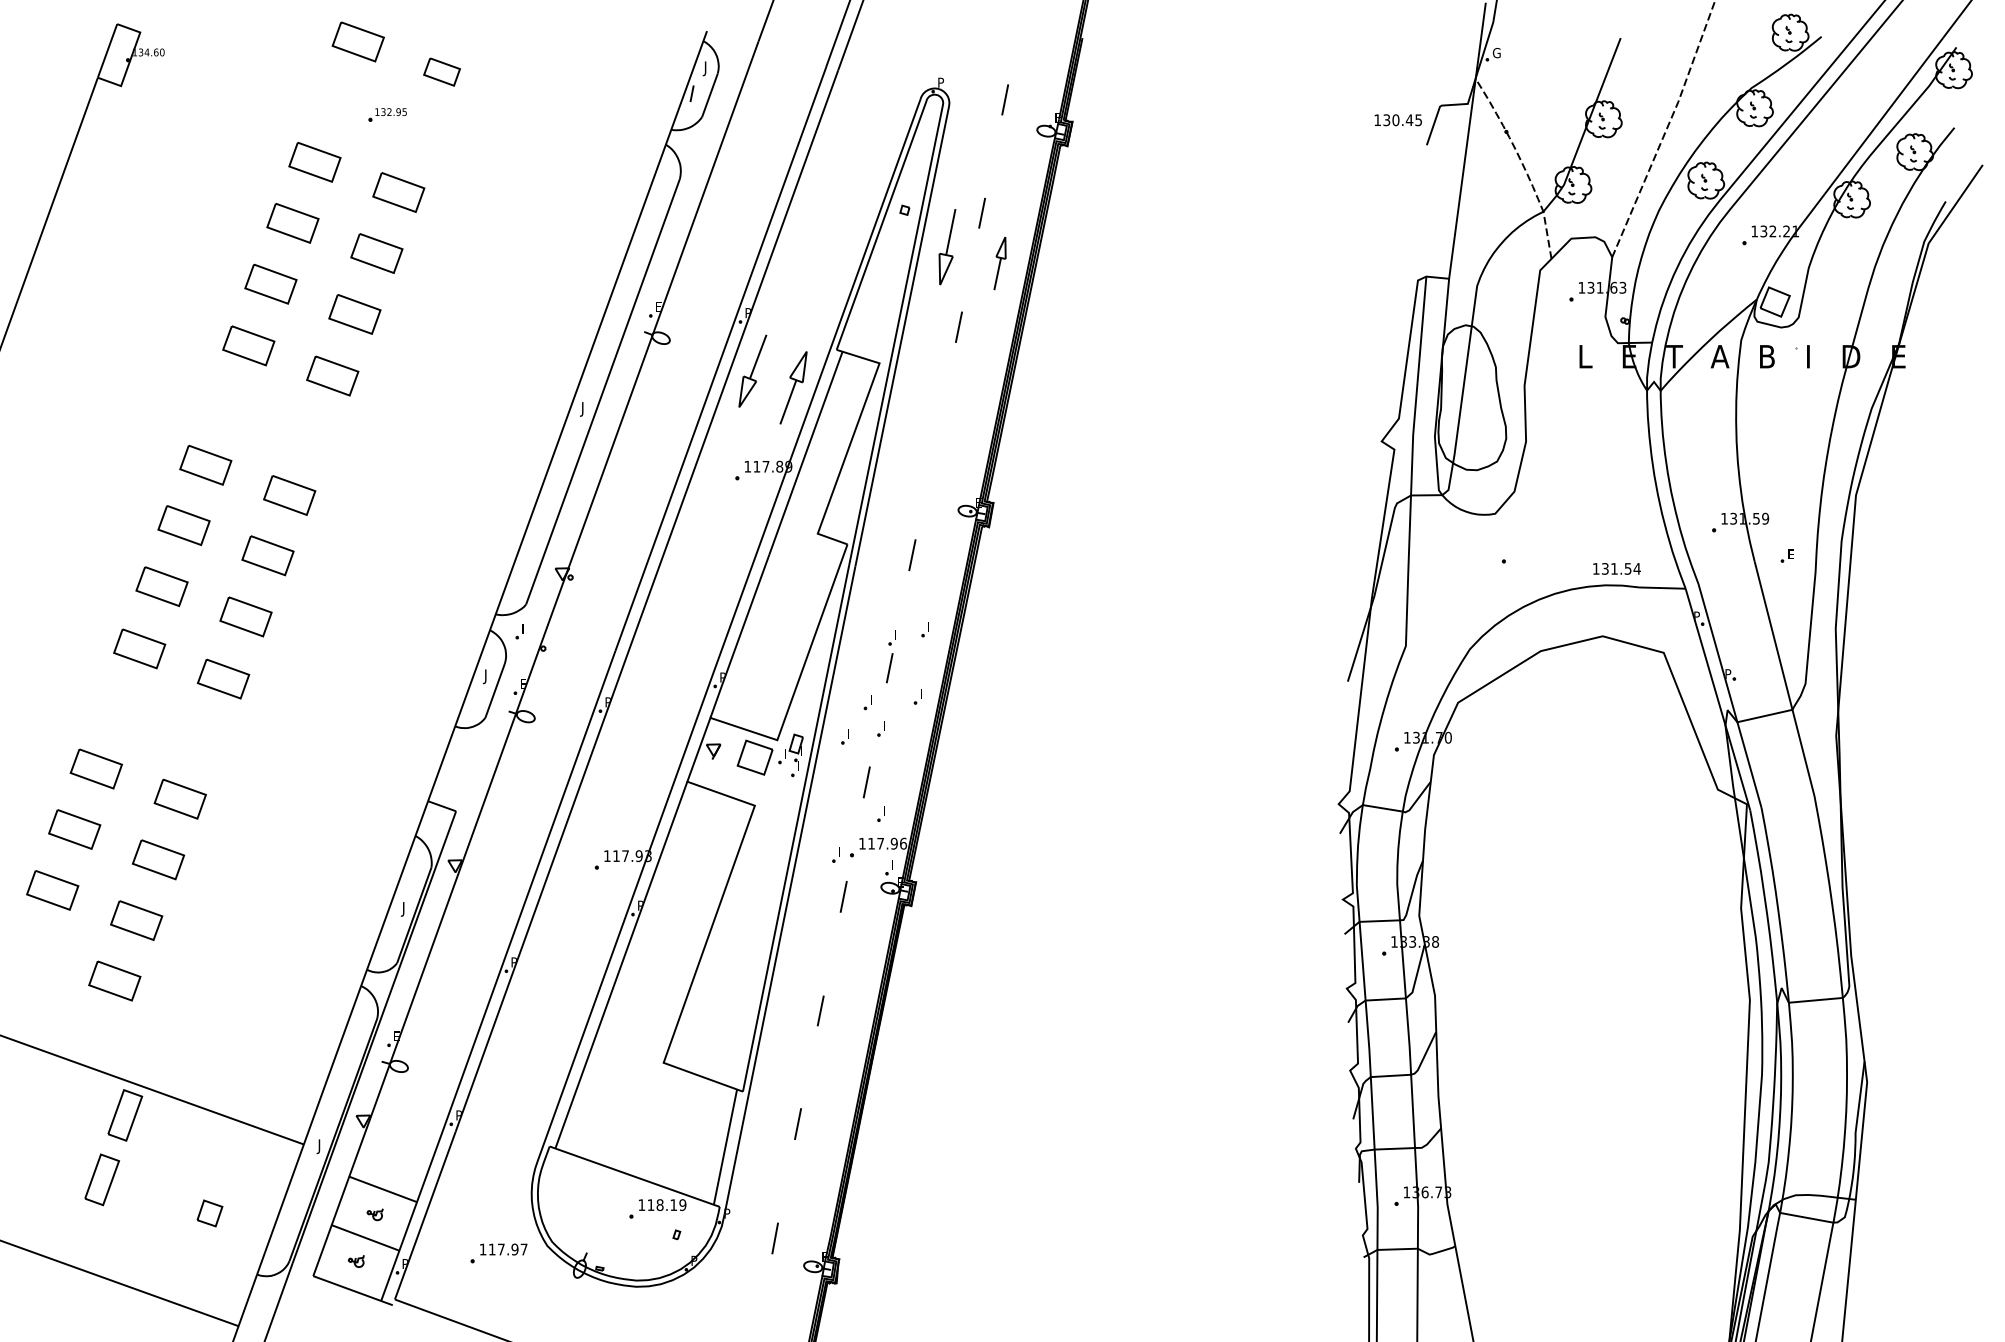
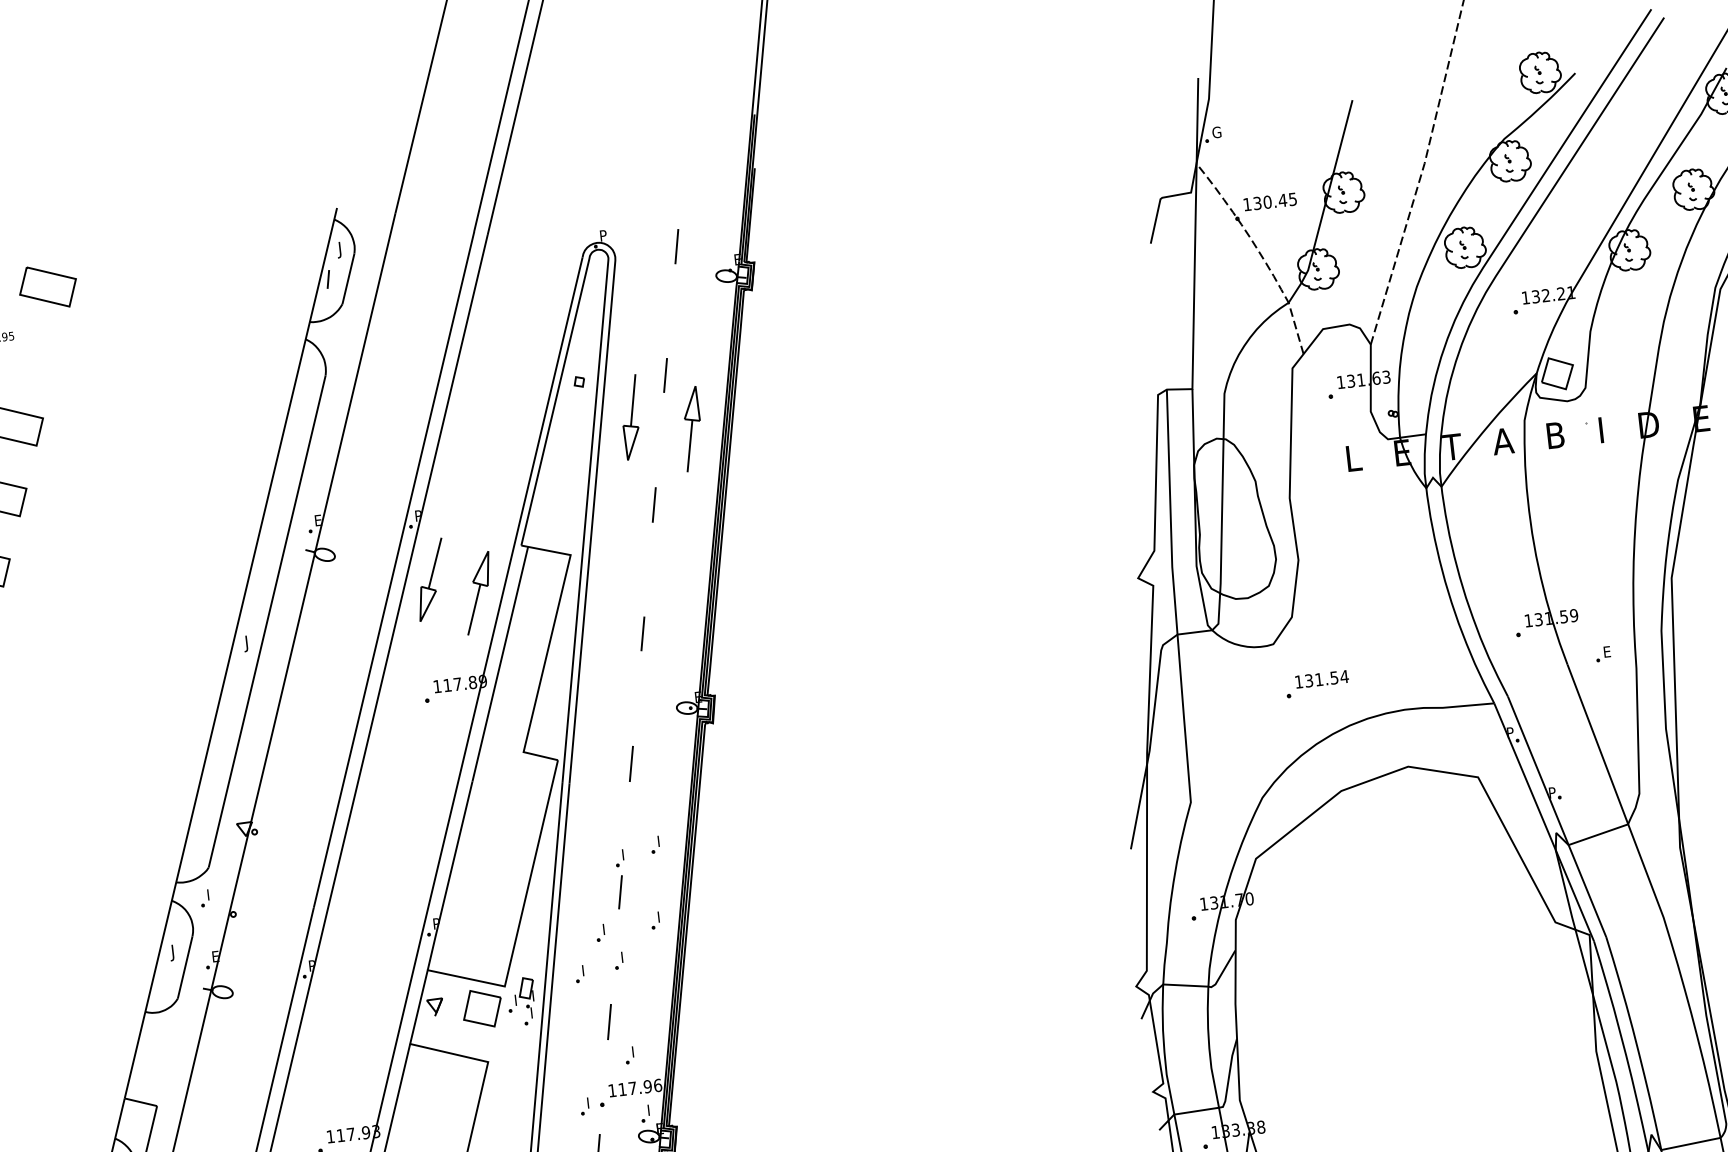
part: (441, 71) -> (47, 286), size x1.43
text: (1397, 120) -> (1269, 202), moved
part: (999, 263) -> (691, 429), size x1.43
line: (935, 440) -> (642, 633), added
text: (1616, 568) -> (1321, 678), moved

